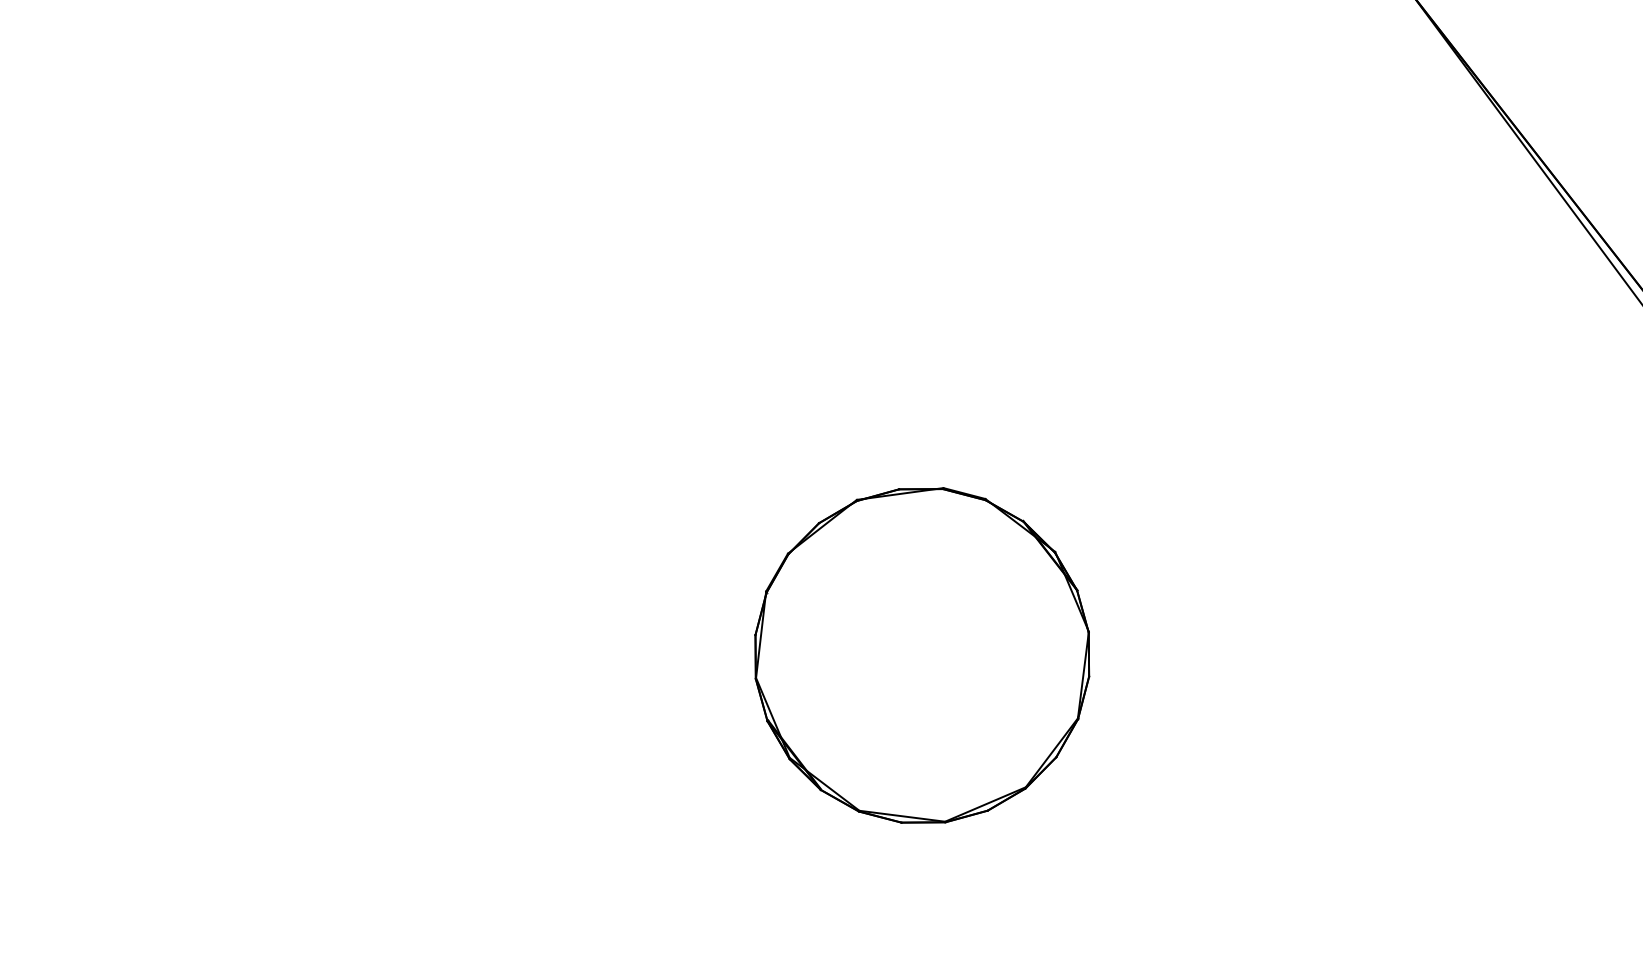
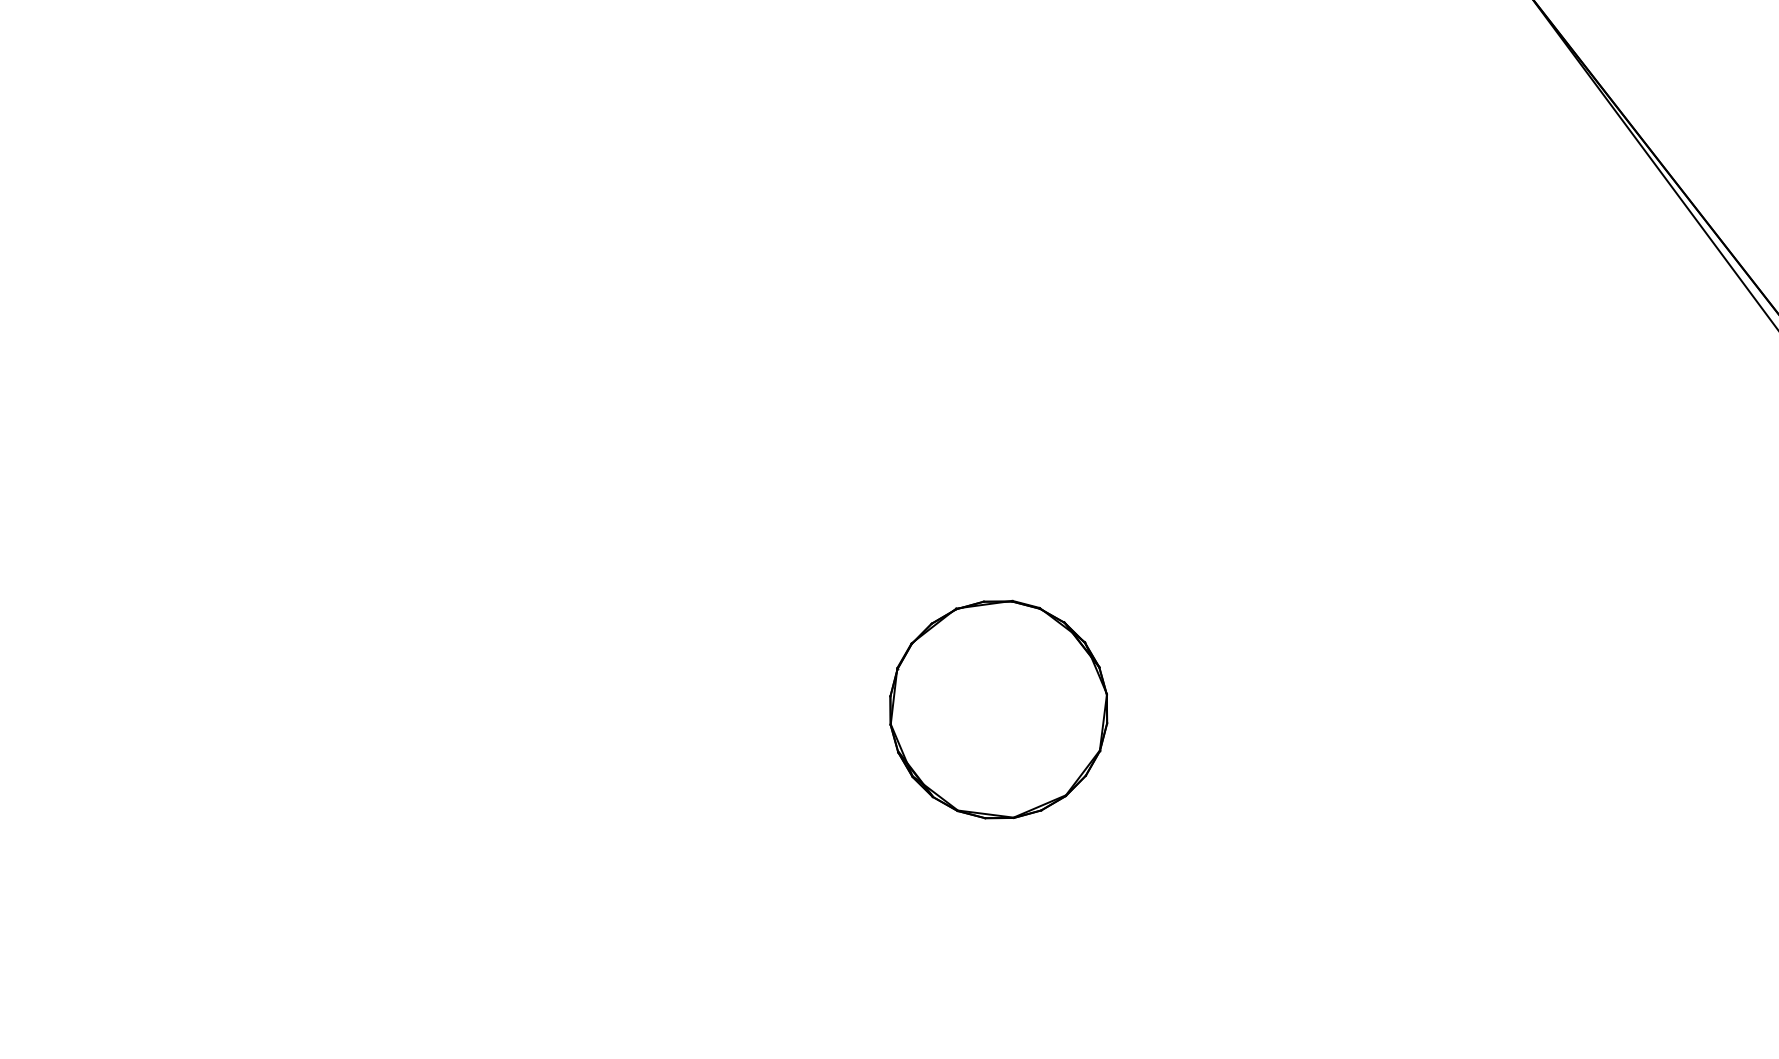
part: (922, 655) -> (998, 709), size x0.6

